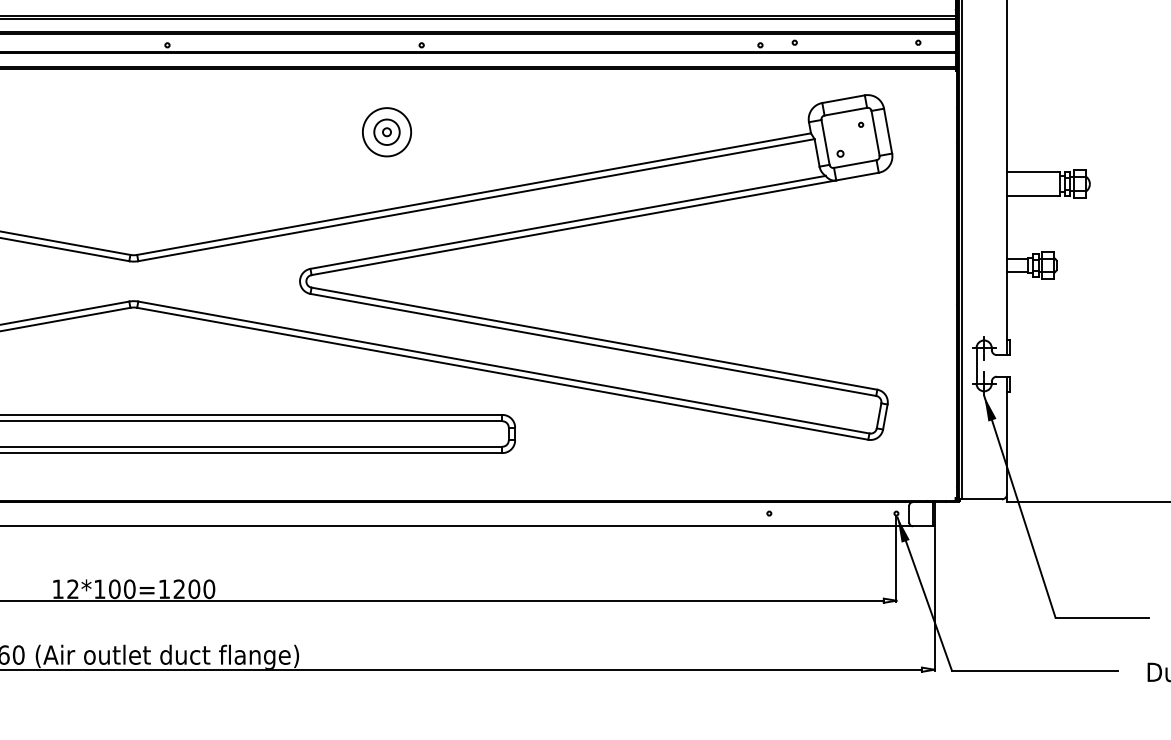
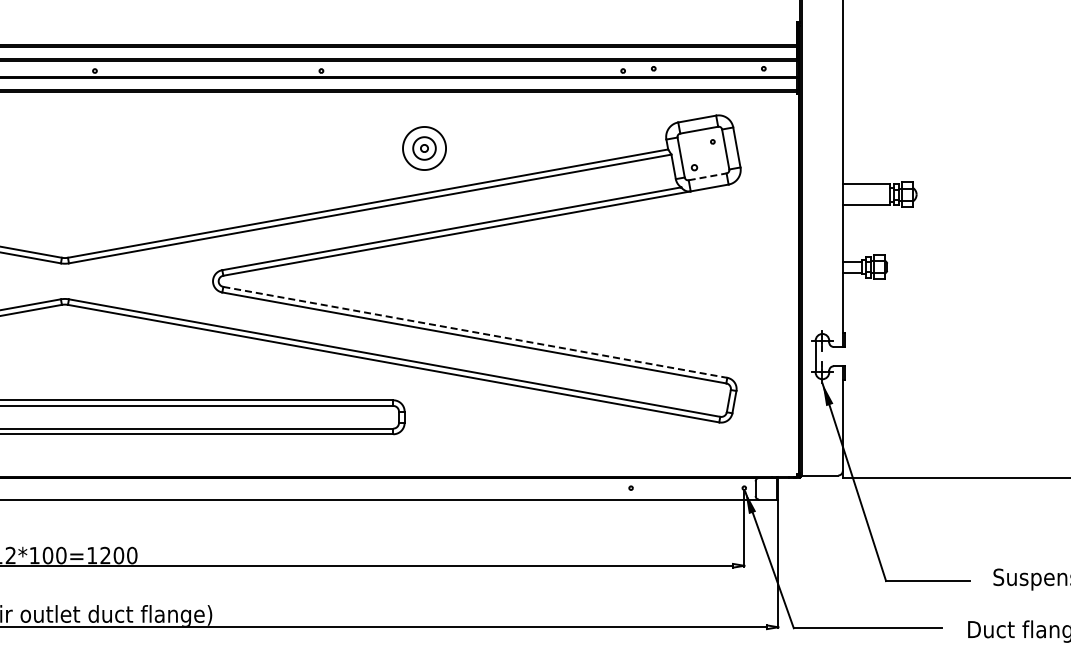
part: (386, 132) -> (424, 148), moved
line: (856, 163) -> (708, 176), solid -> dashed
line: (594, 338) -> (475, 332), solid -> dashed

